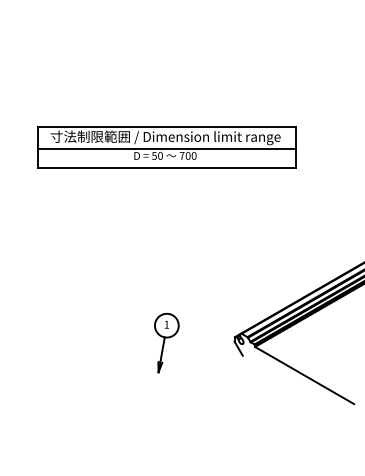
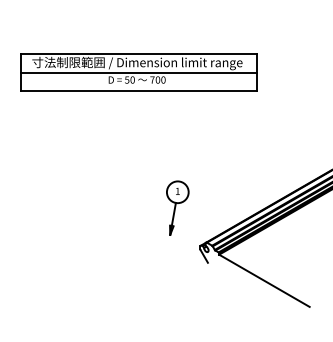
part: (166, 342) -> (177, 207), moved

